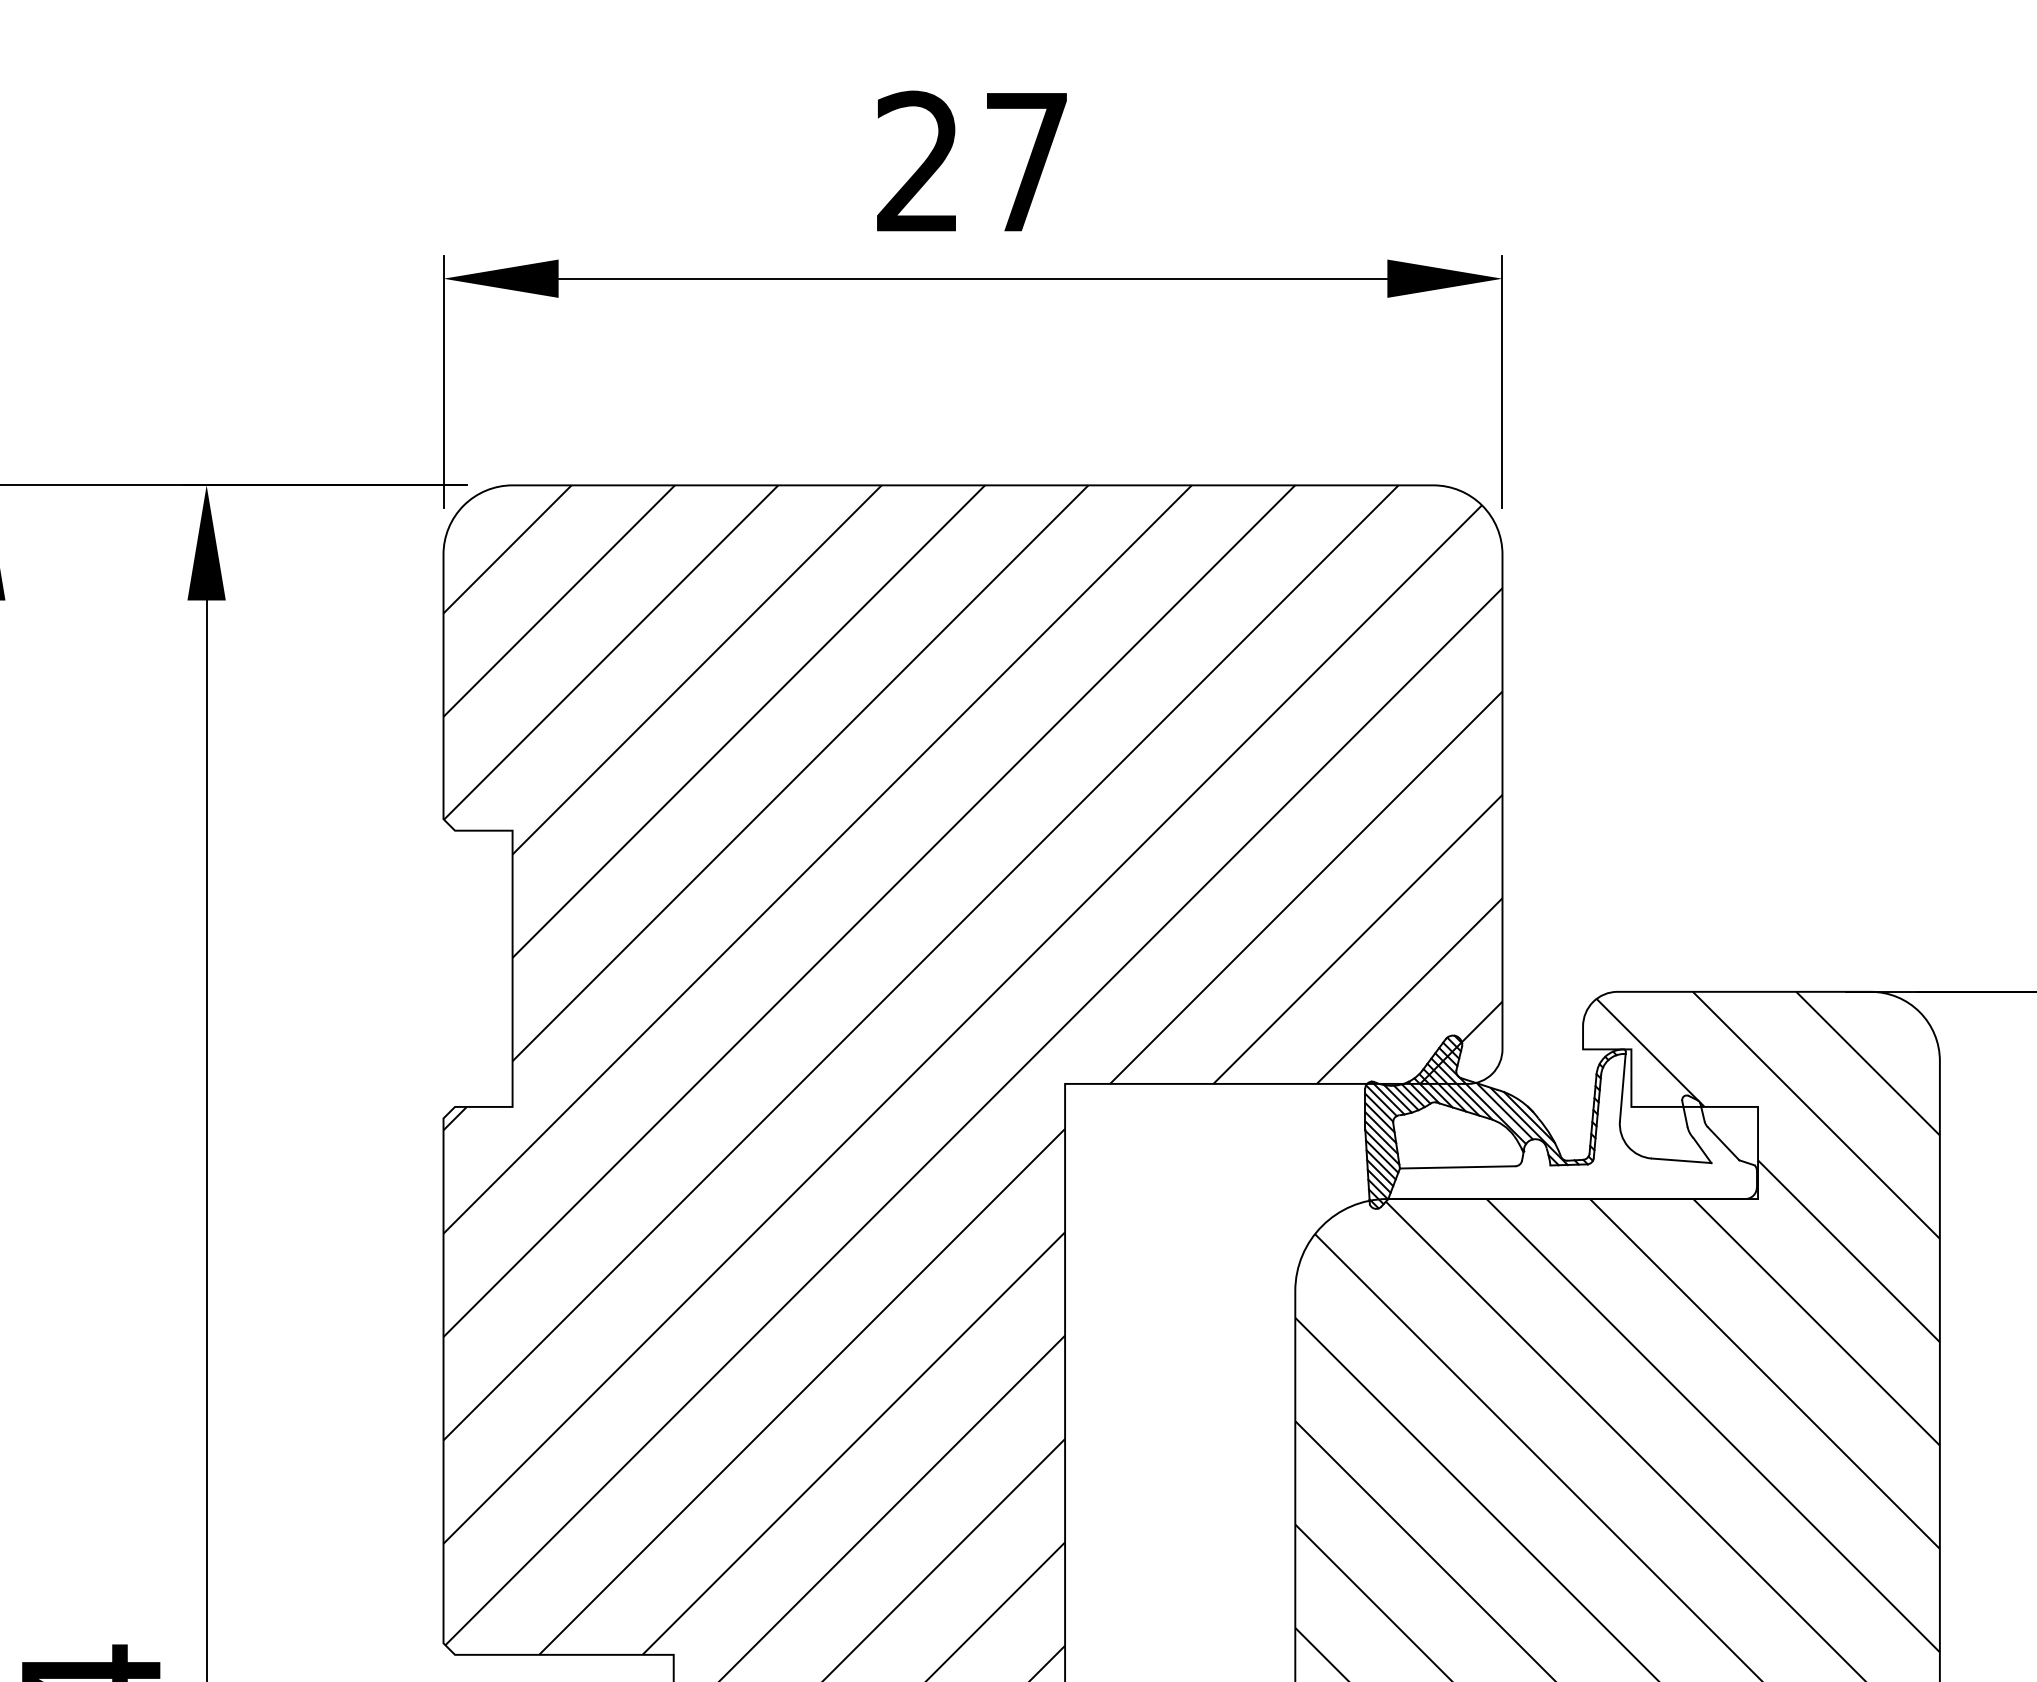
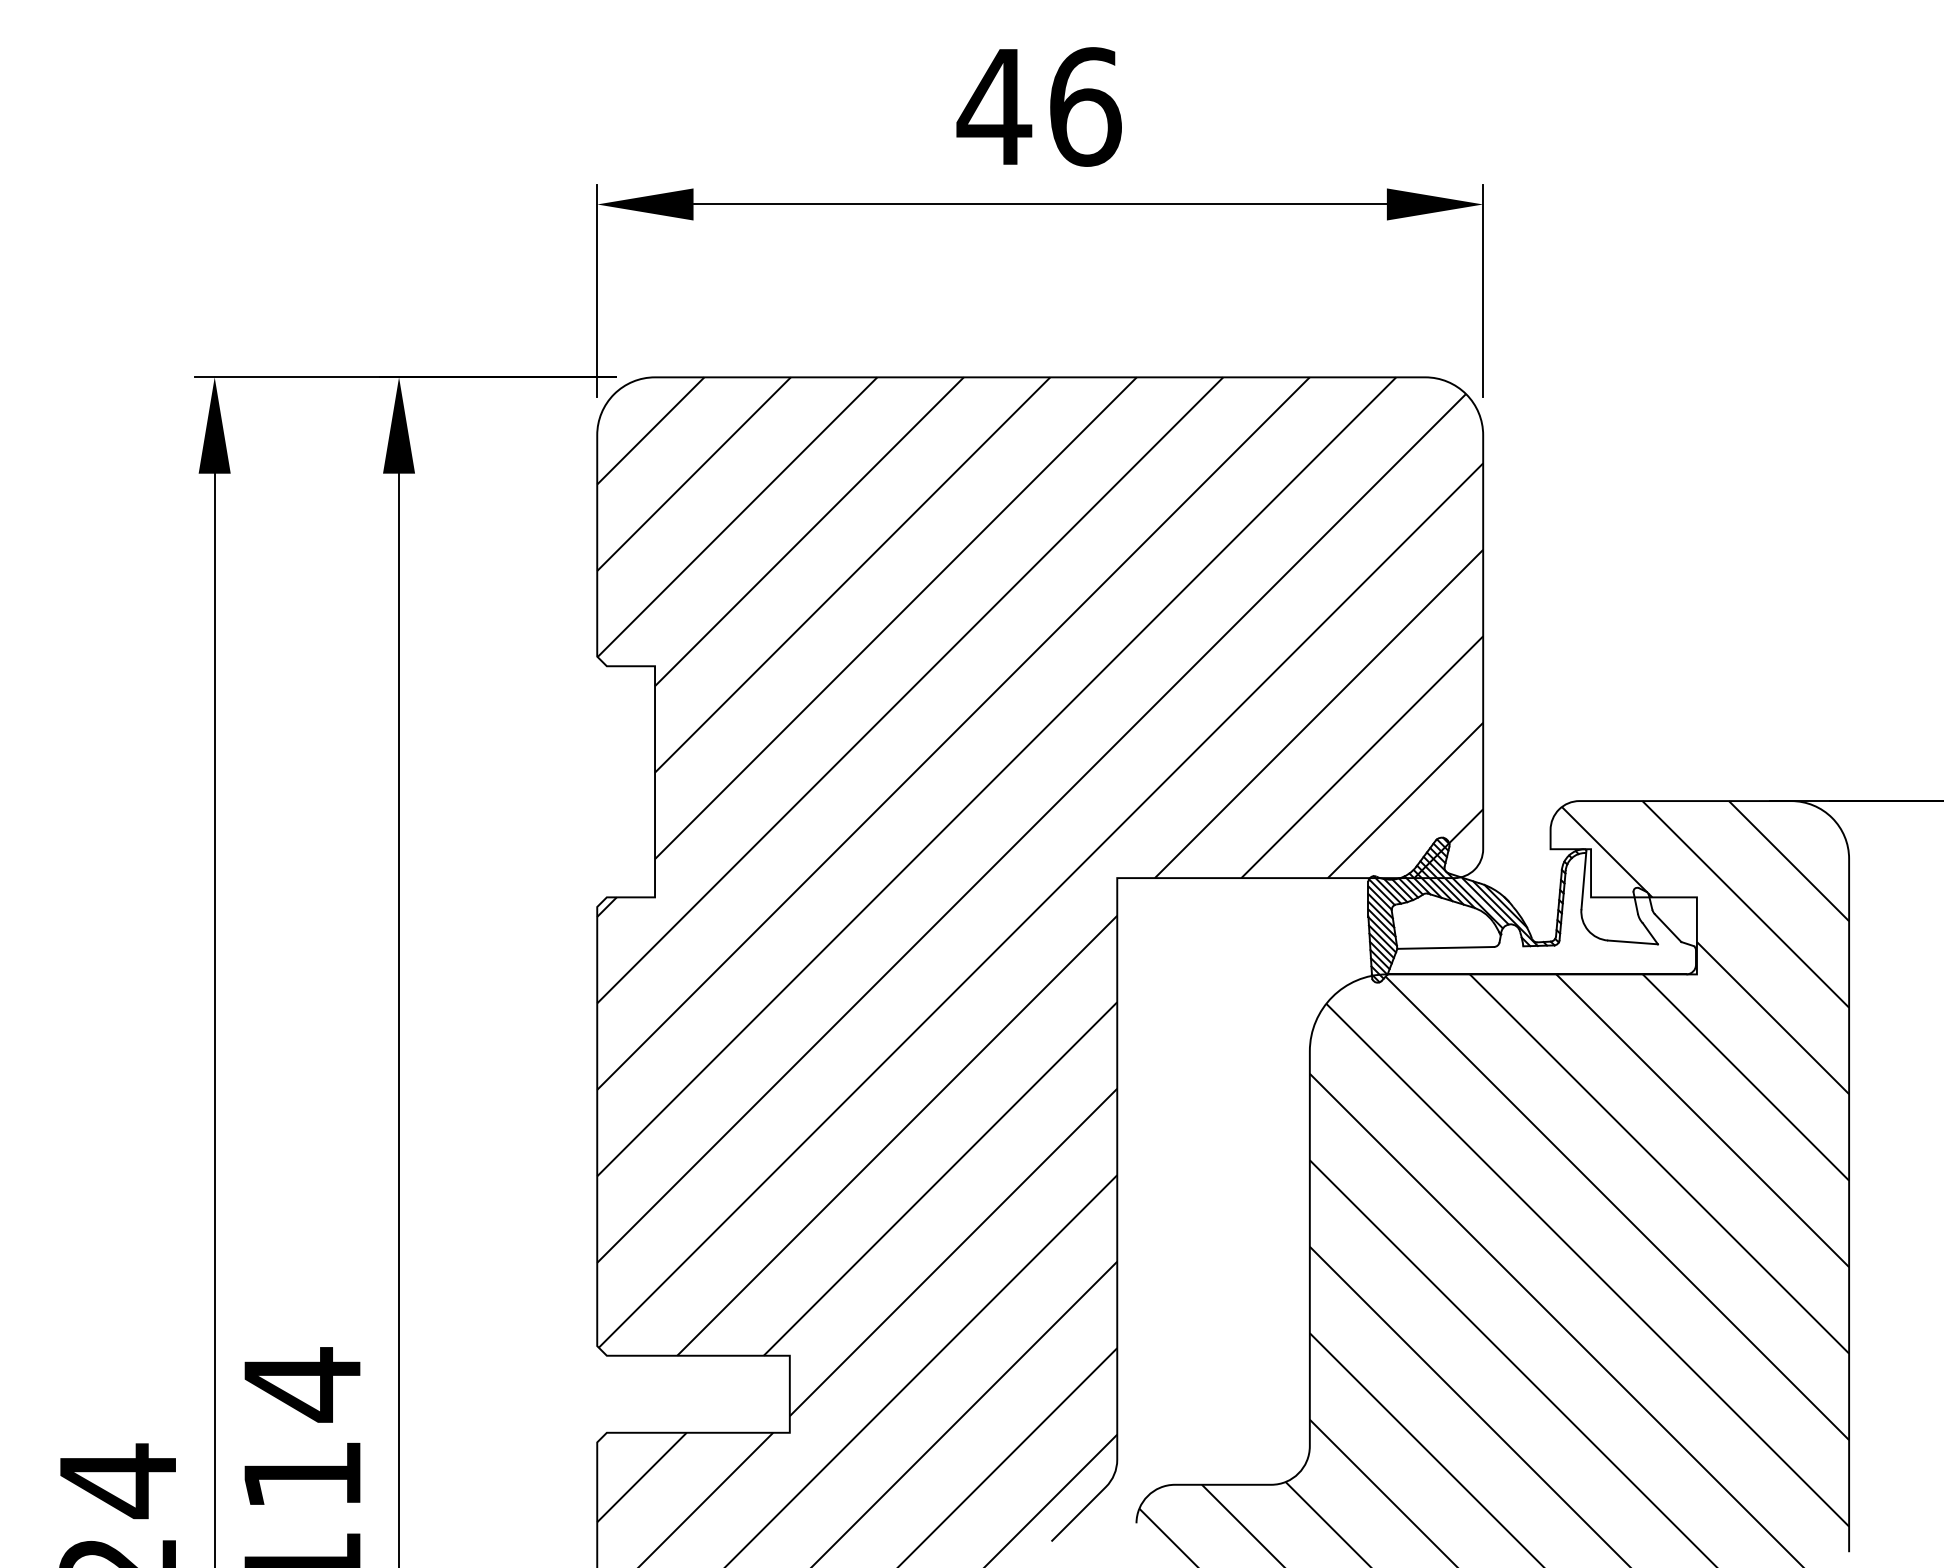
text: (970, 161) -> (1038, 106), 27 -> 46

